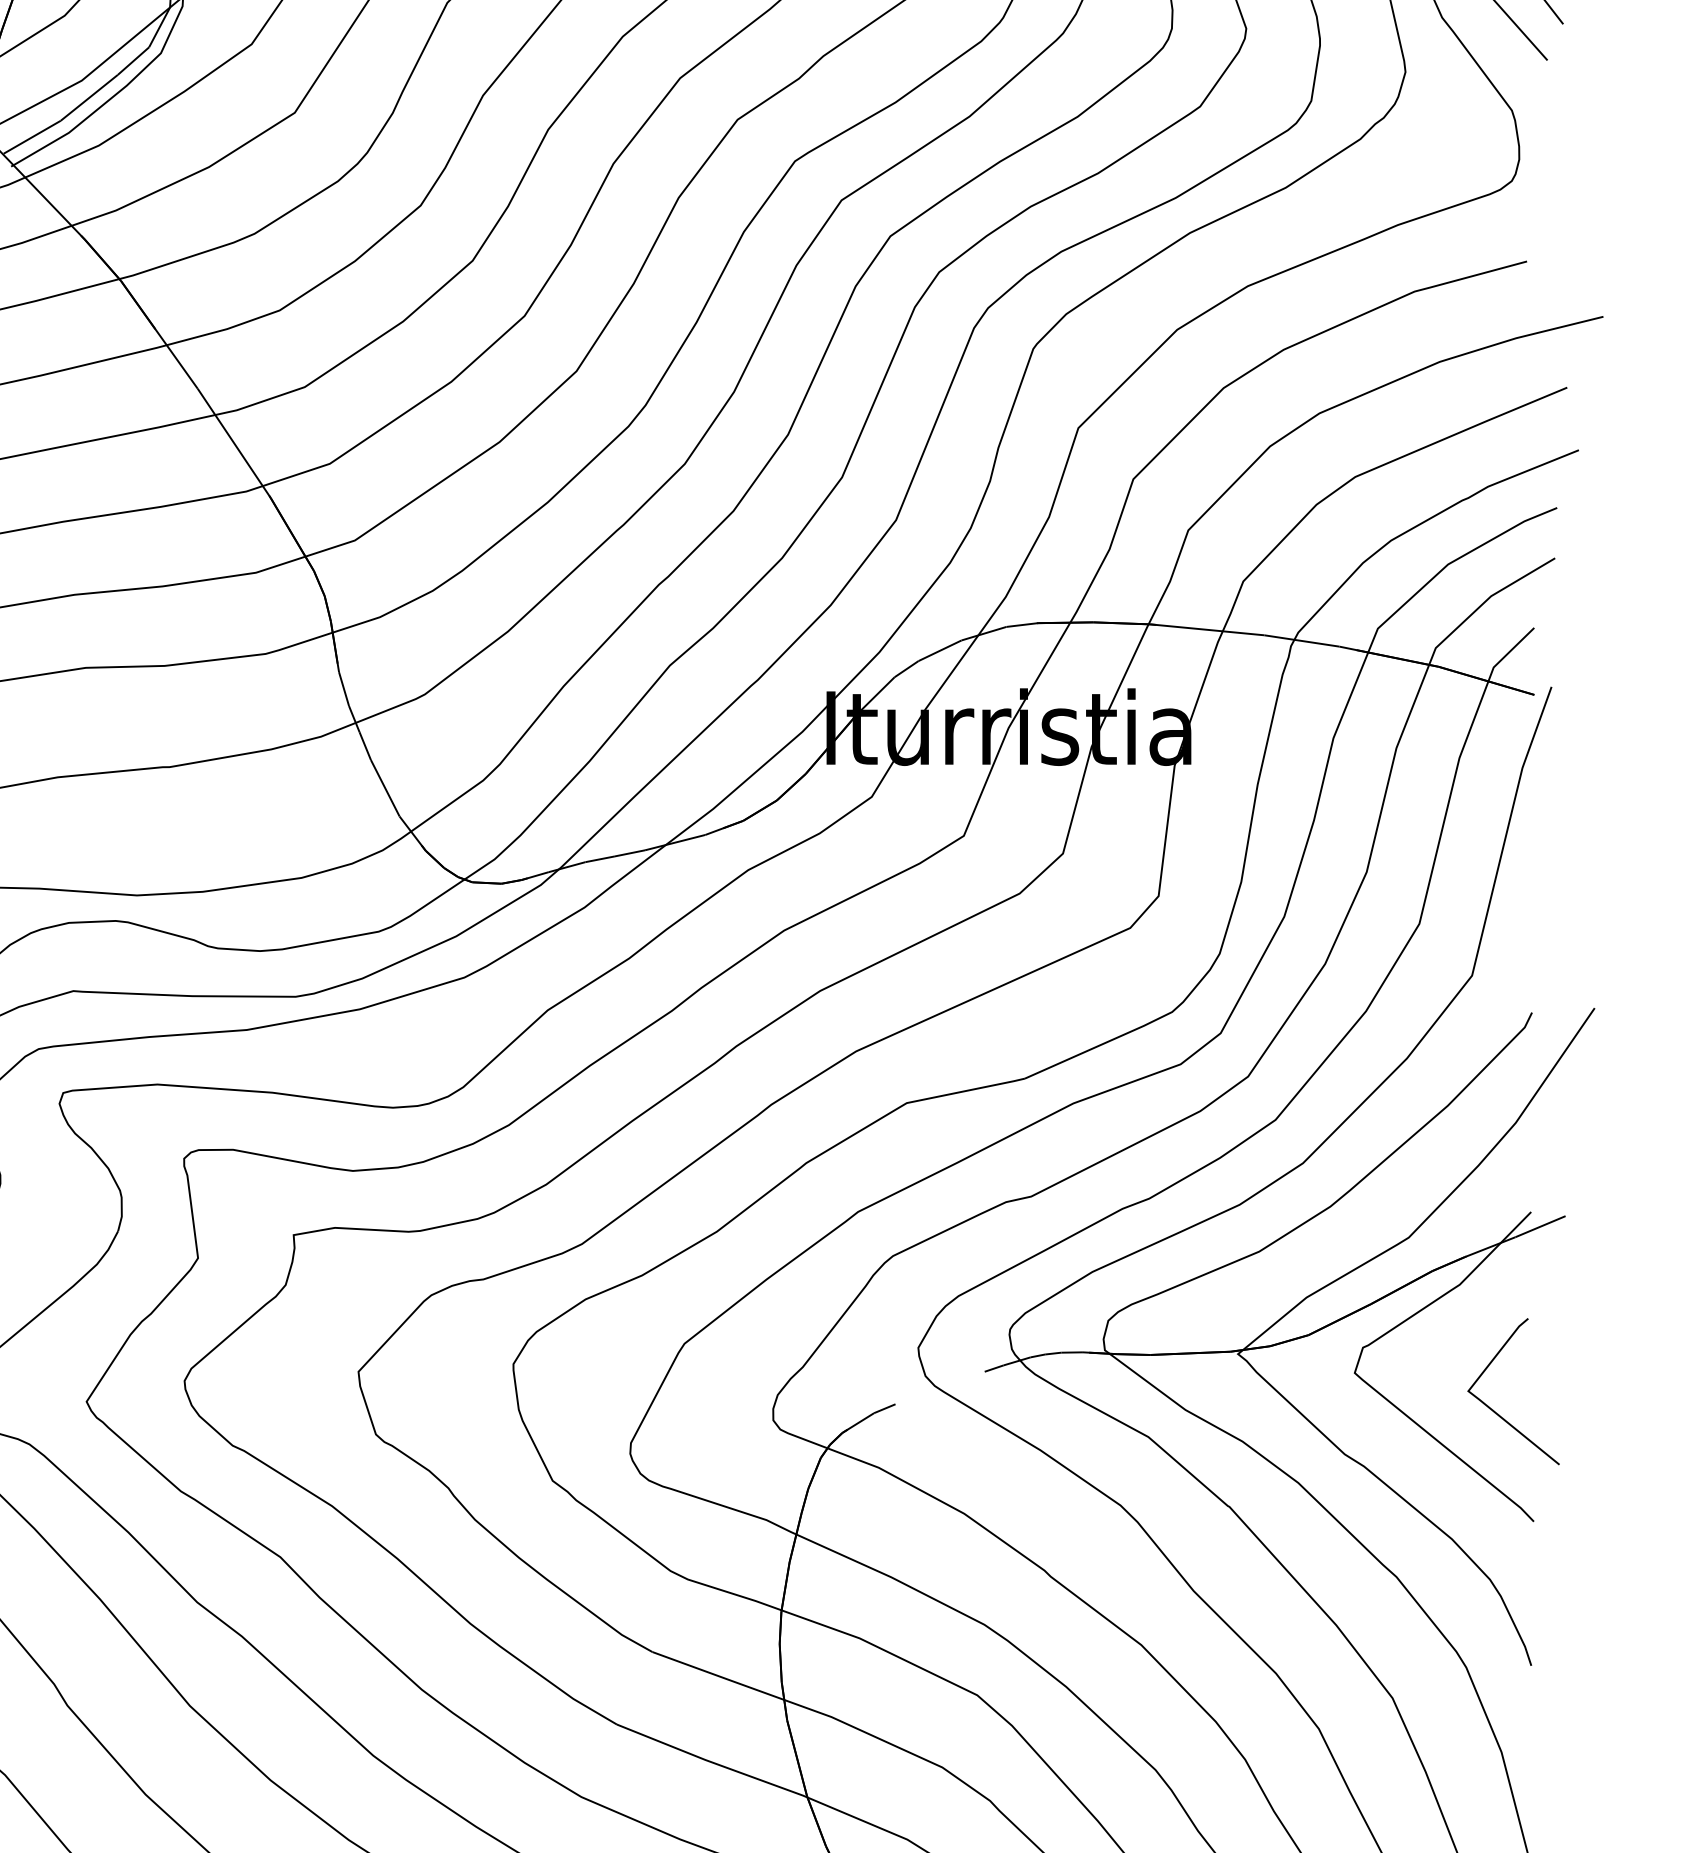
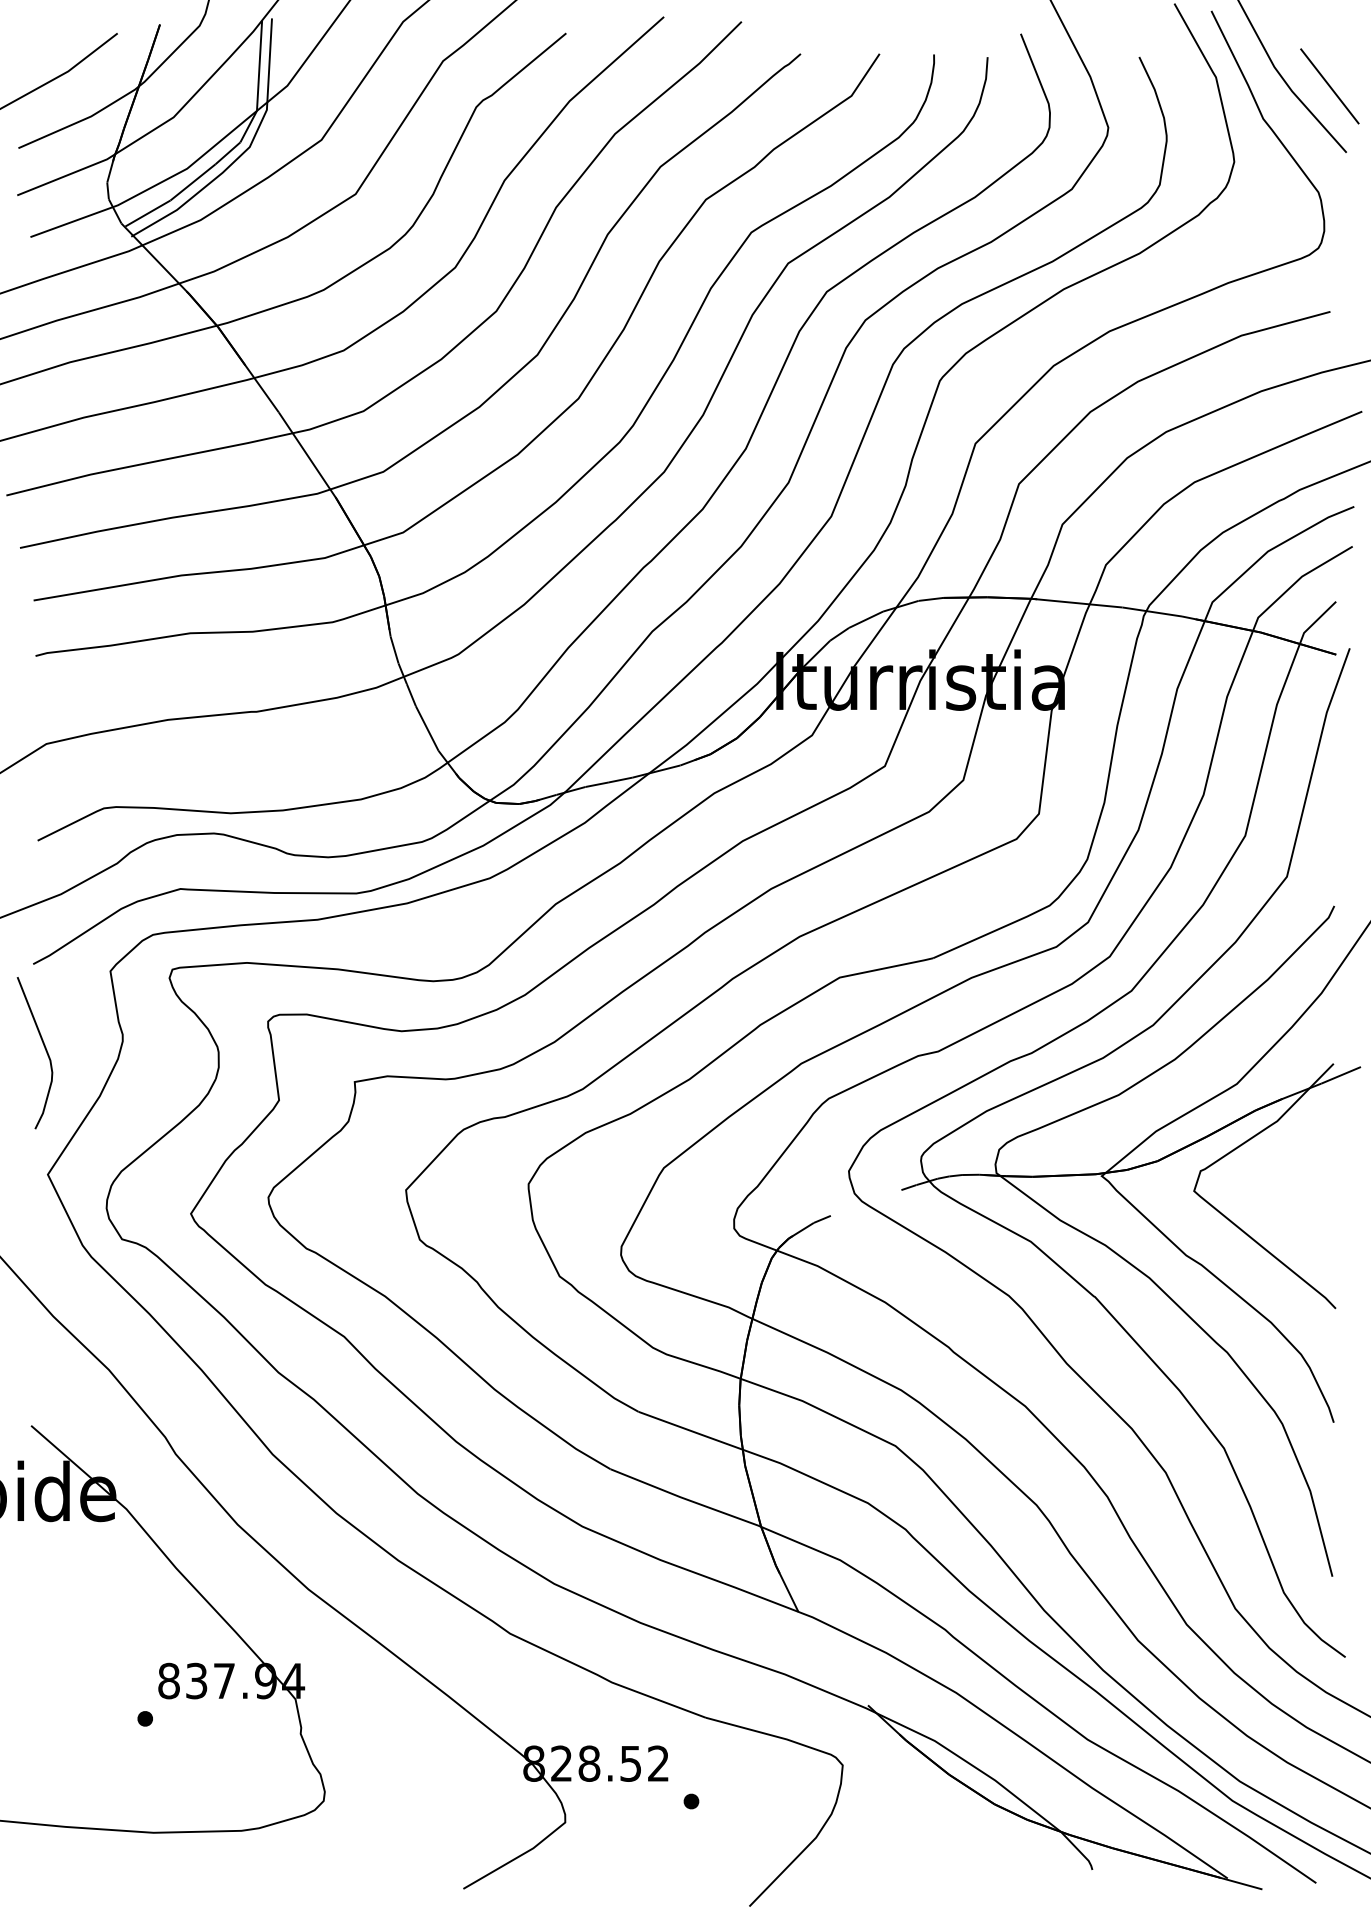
line: (1498, 1412) -> (1307, 1222), removed

